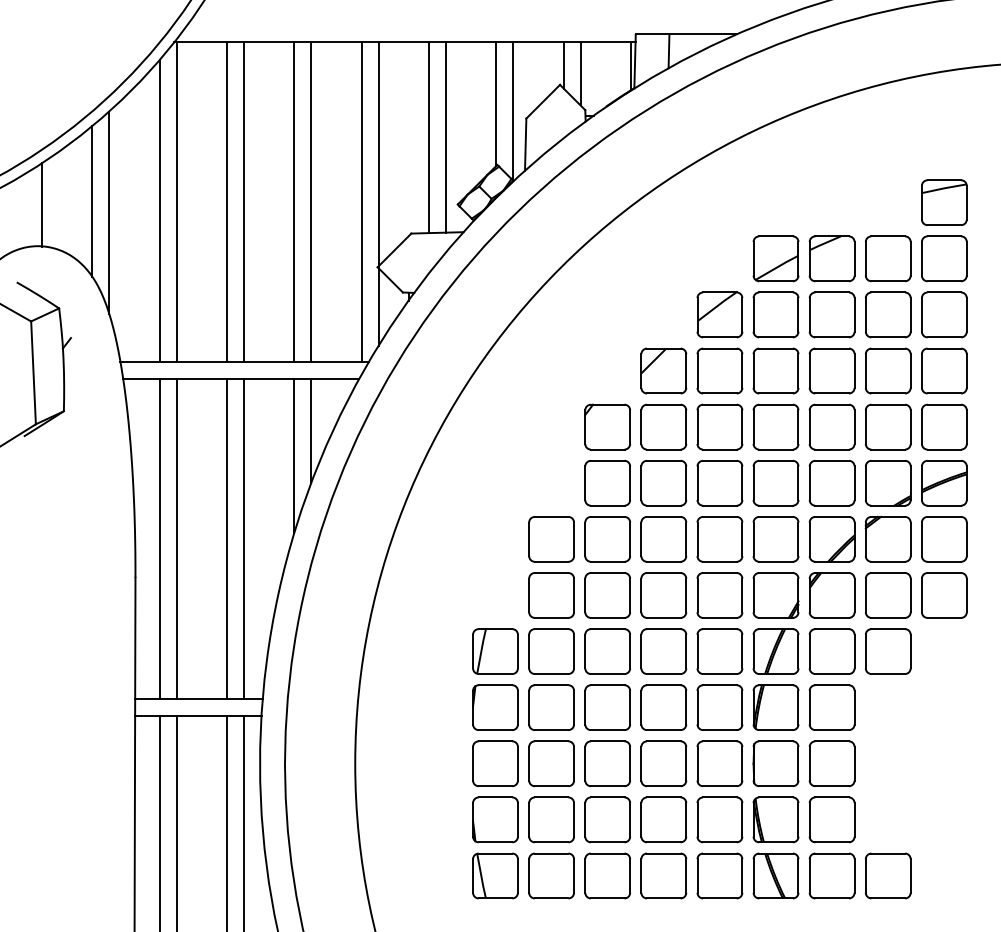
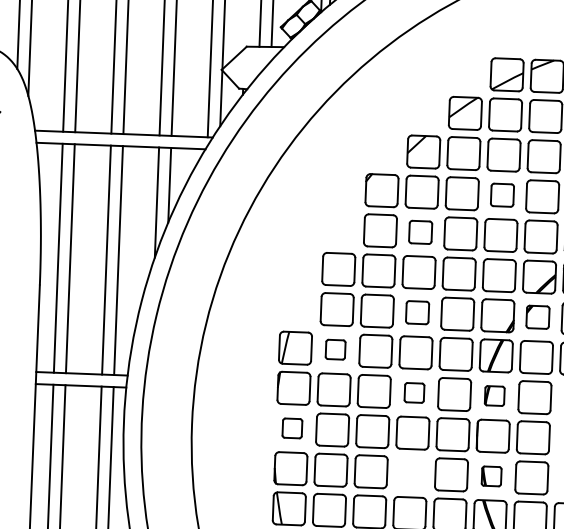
part: (775, 426) -> (502, 194), size x0.7
part: (663, 483) -> (420, 232), size x0.7
part: (663, 595) -> (417, 312), size x0.7
part: (831, 595) -> (537, 317), size x0.7
part: (551, 651) -> (335, 349), size x0.6
part: (663, 707) -> (414, 392), size x0.6
part: (775, 707) -> (494, 395), size x0.6
part: (495, 763) -> (292, 428), size x0.6
part: (663, 819) -> (411, 473), removed
part: (775, 819) -> (491, 476), size x0.6

